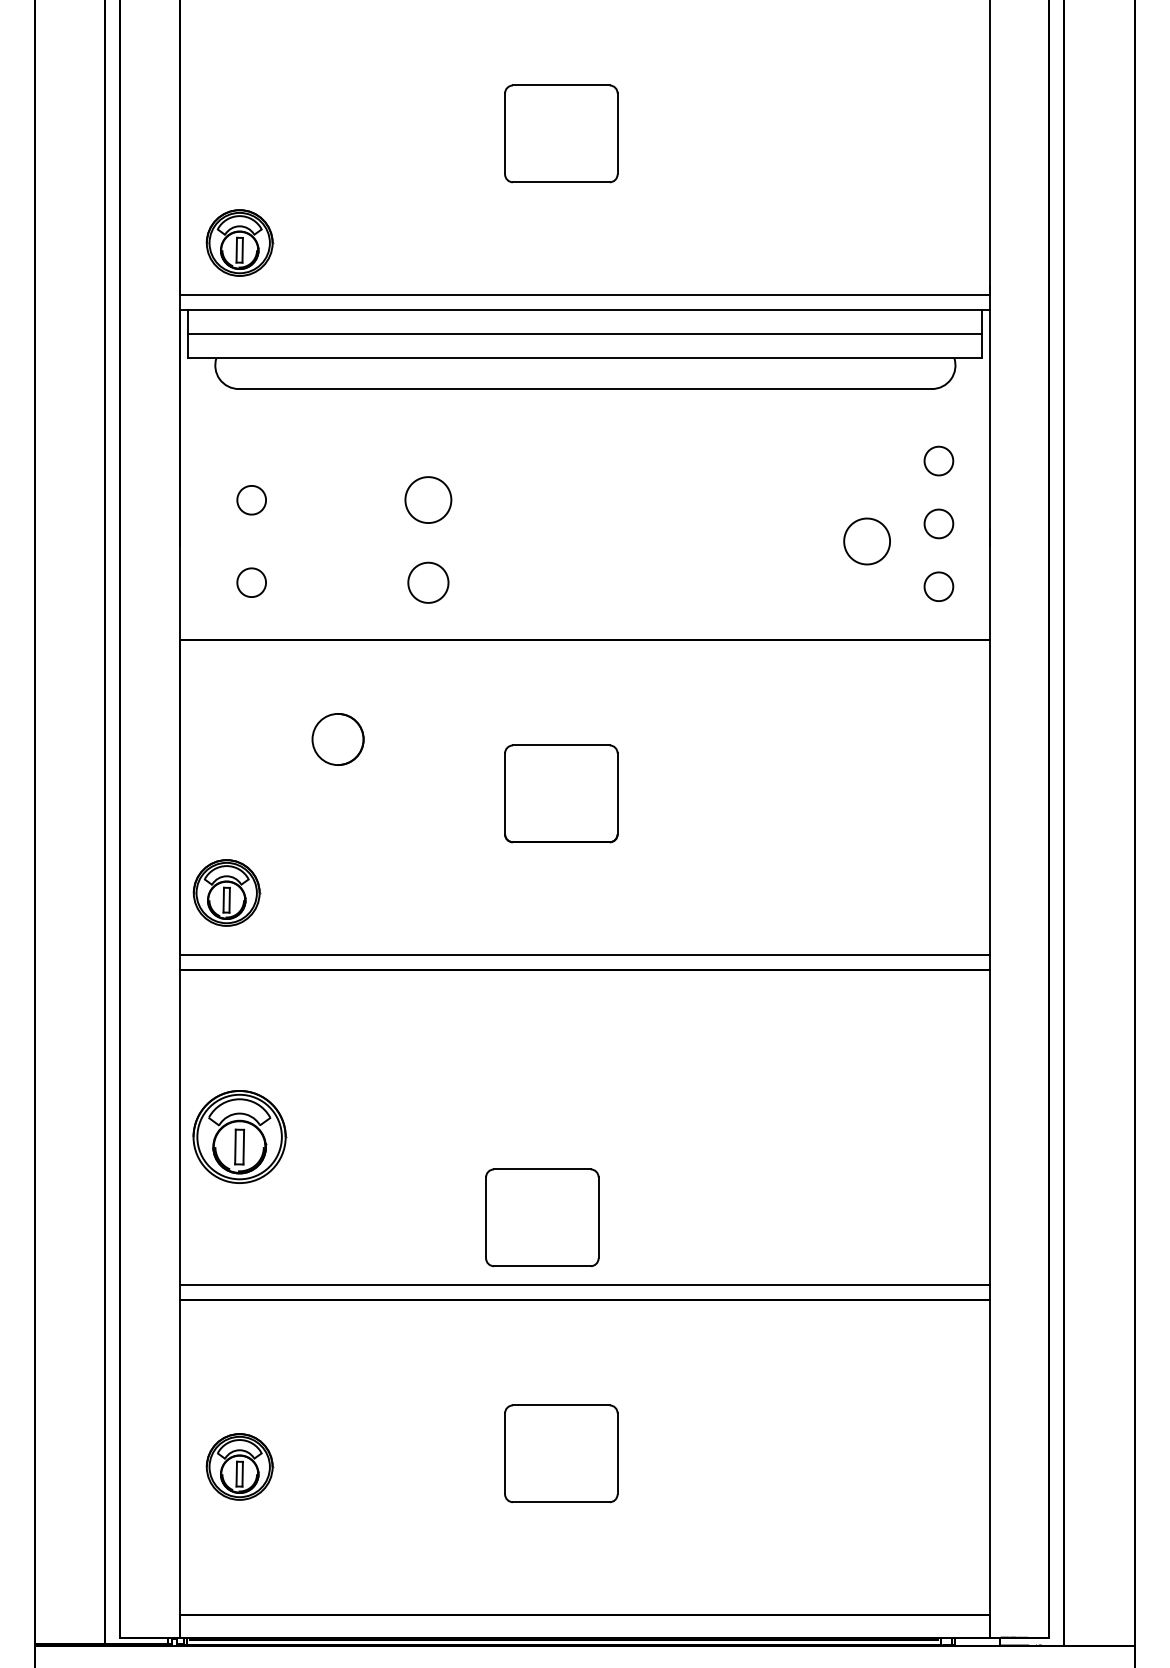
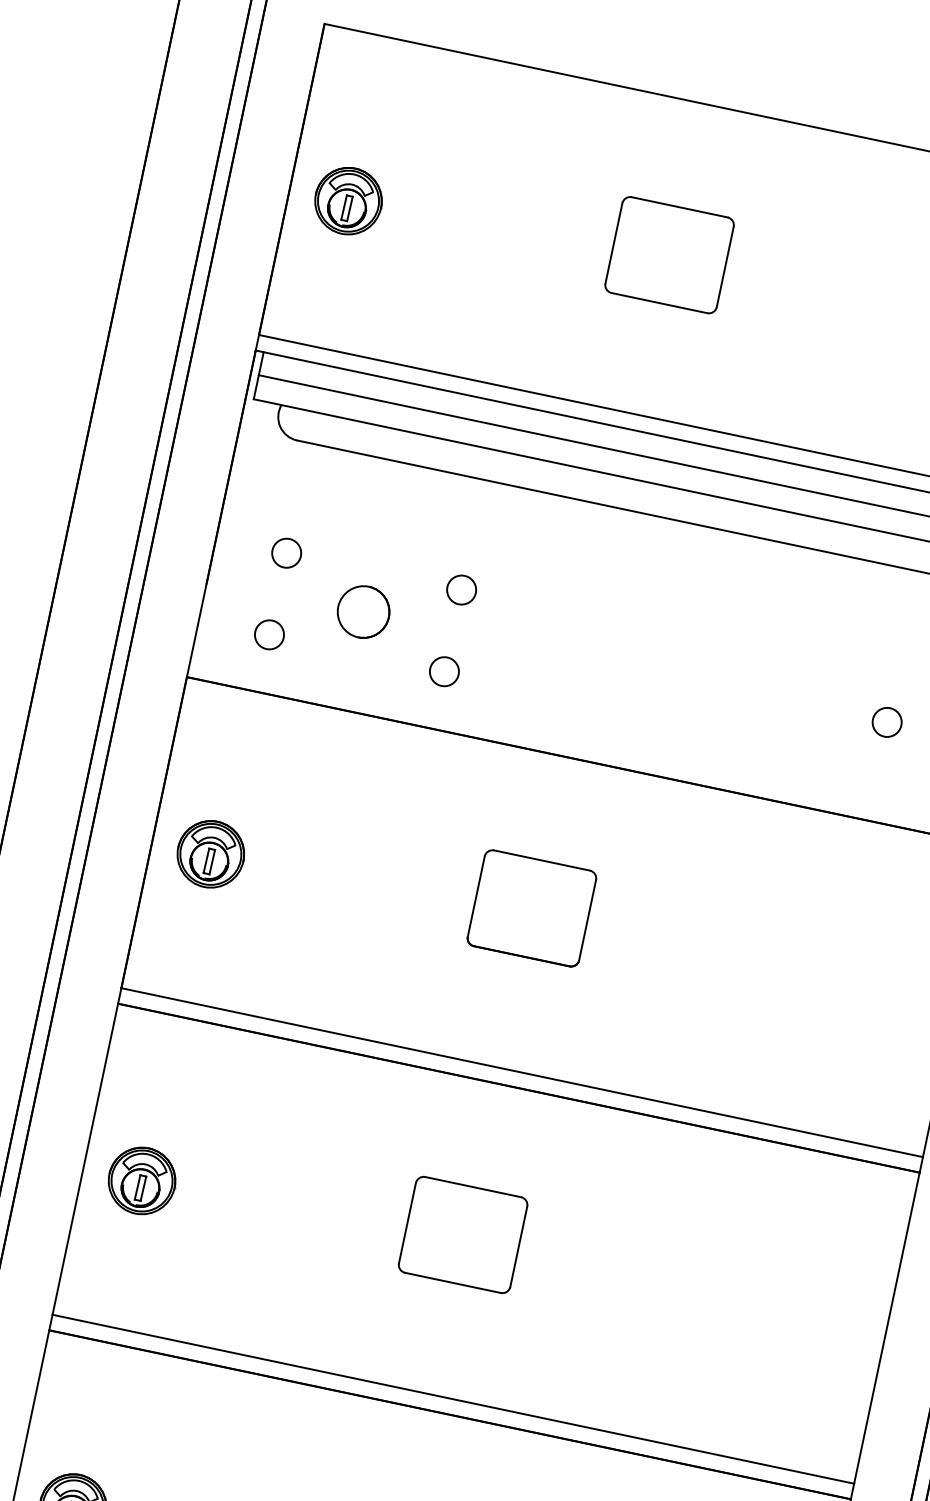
part: (239, 242) -> (348, 200), moved
part: (428, 500) -> (461, 590), size x0.62
part: (866, 541) -> (886, 722), size x0.62
part: (428, 582) -> (444, 671), size x0.71
part: (337, 739) -> (363, 611), moved
part: (226, 892) -> (210, 853), moved
part: (239, 1136) -> (141, 1180), size x0.71
part: (542, 1217) -> (463, 1234), moved

